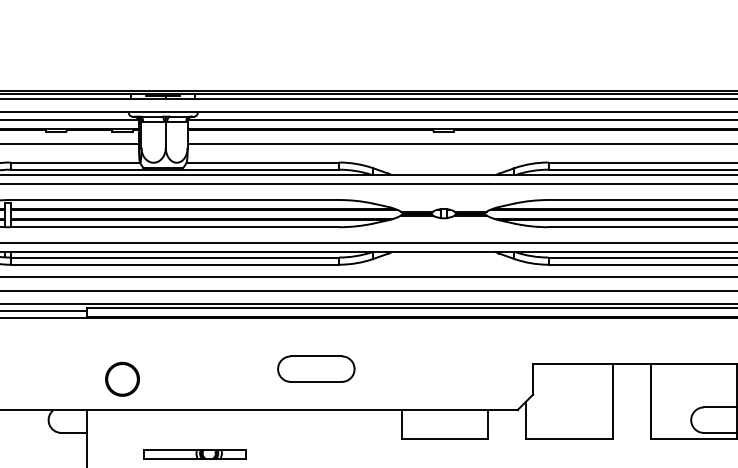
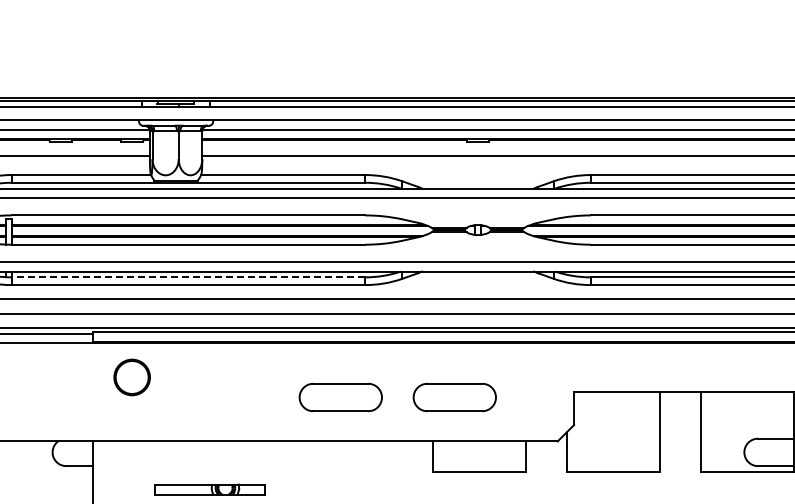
line: (174, 257) -> (188, 277), solid -> dashed
part: (421, 369) -> (454, 397), added
part: (121, 379) -> (131, 377), moved

